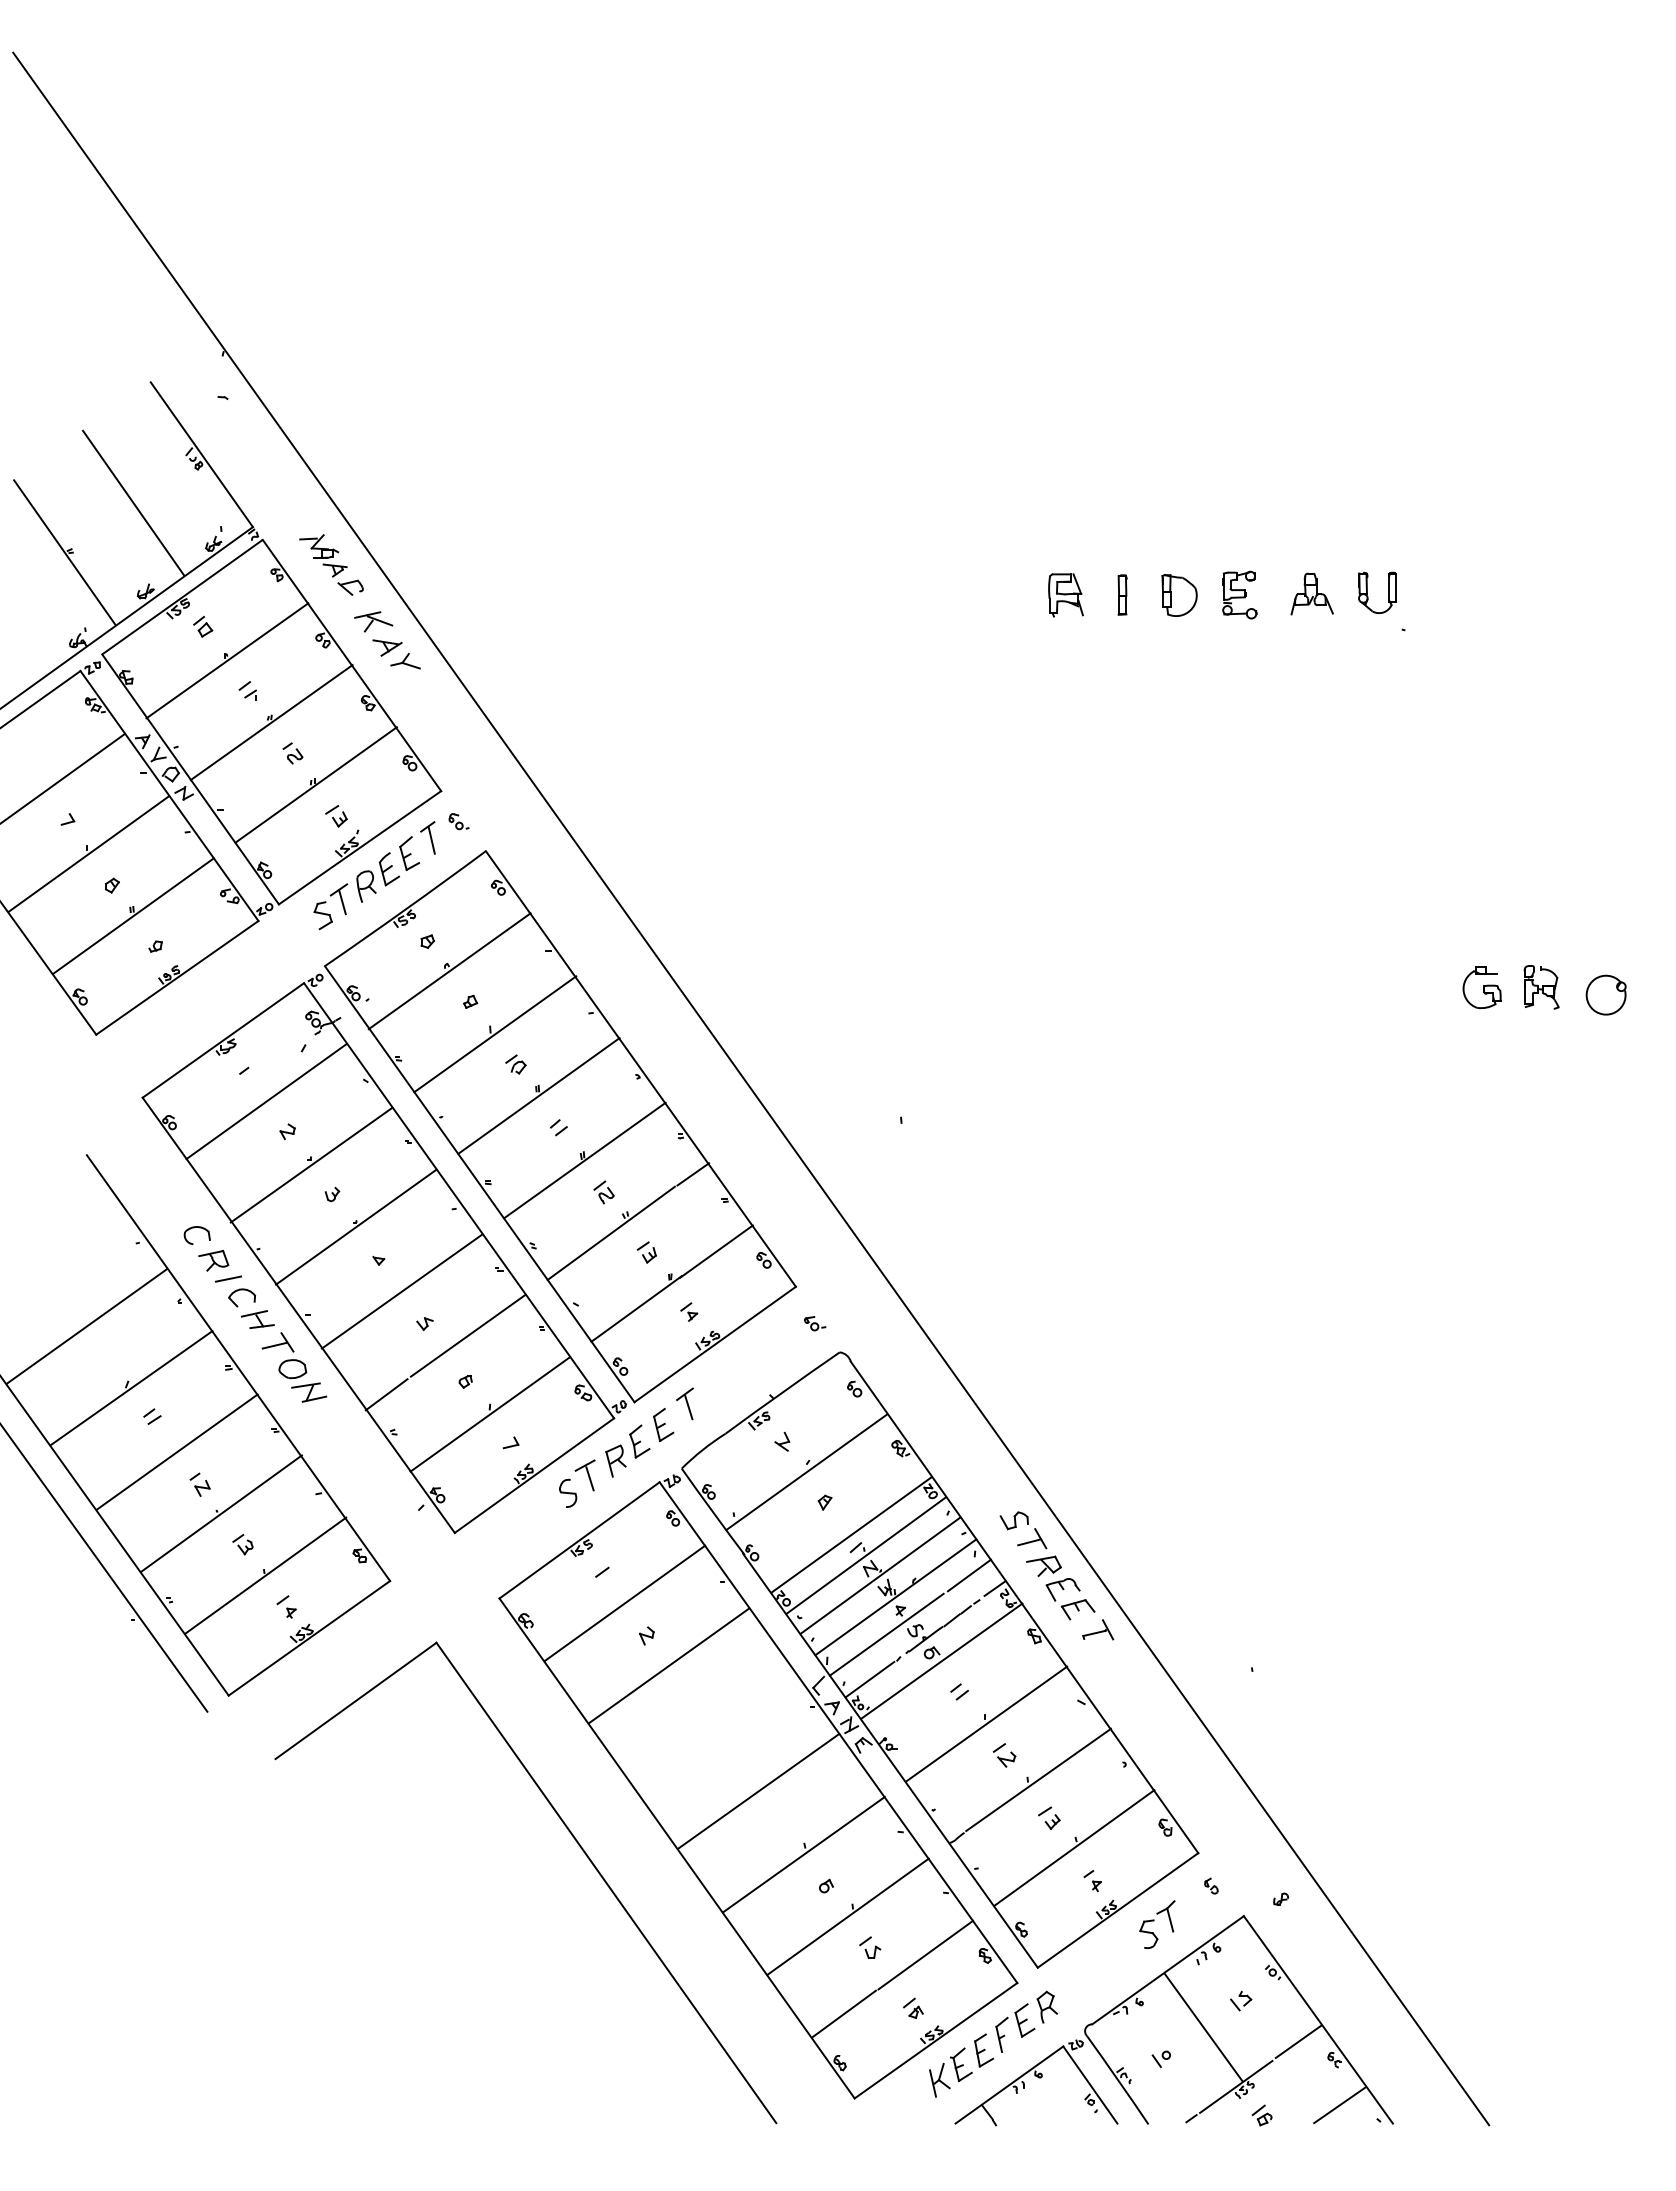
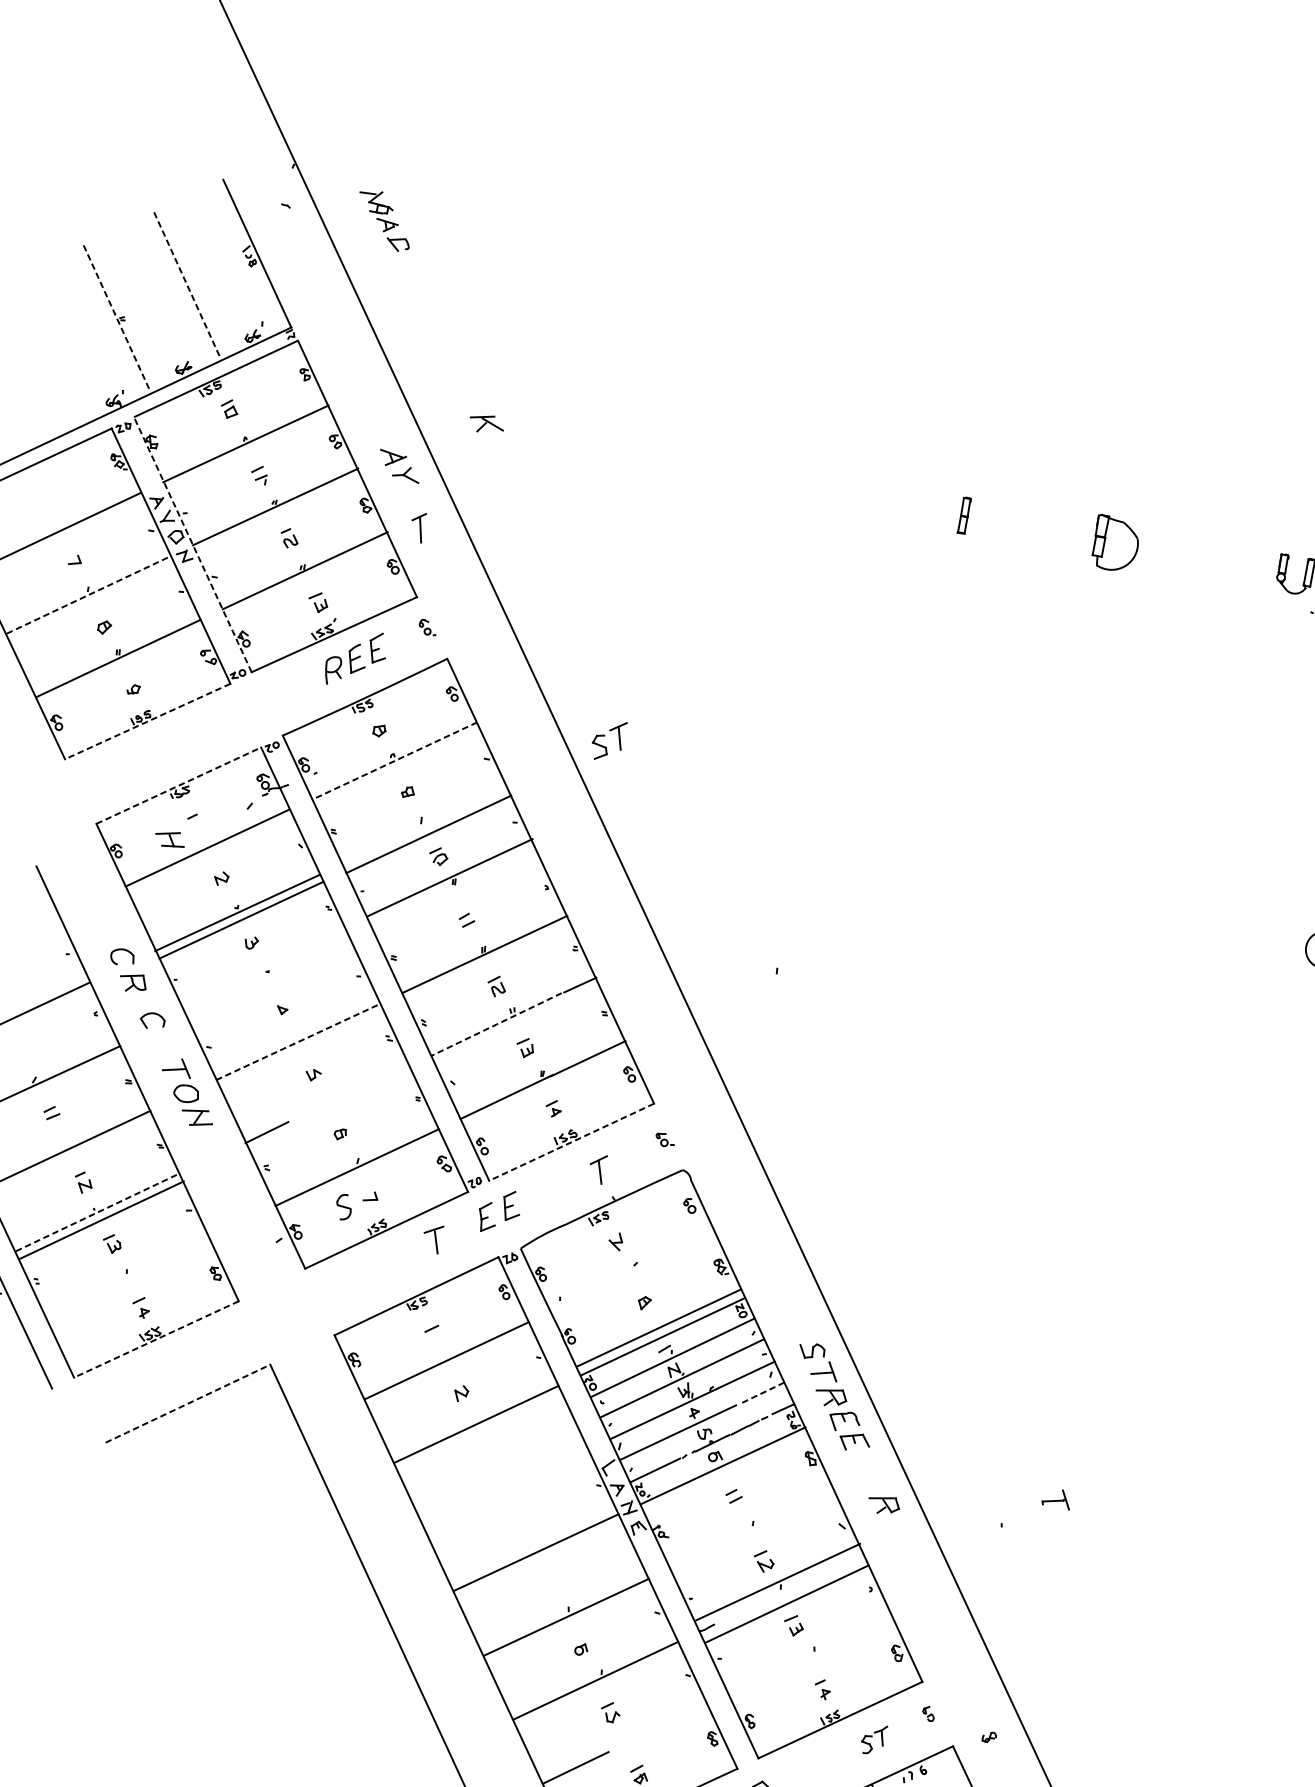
line: (133, 503) -> (187, 286), solid -> dashed
line: (64, 552) -> (117, 318), solid -> dashed
part: (331, 564) -> (384, 220), moved
part: (1311, 593) -> (1235, 564), removed
part: (1122, 594) -> (964, 515), moved
part: (1239, 594) -> (1170, 553), removed
part: (1065, 595) -> (1012, 525), removed
part: (1179, 595) -> (1115, 544), size x1.4
part: (373, 621) -> (486, 423), moved
line: (190, 779) -> (192, 544), solid -> dashed
part: (427, 837) -> (417, 526), moved
line: (89, 853) -> (89, 594), solid -> dashed
part: (330, 906) -> (608, 740), moved
line: (449, 971) -> (394, 761), solid -> dashed
line: (176, 978) -> (146, 721), solid -> dashed
line: (495, 1034) -> (450, 878), moved
line: (223, 1040) -> (178, 785), solid -> dashed
line: (538, 1095) -> (428, 833), moved
line: (355, 1226) -> (240, 919), moved
line: (611, 1233) -> (496, 1024), solid -> dashed
line: (228, 1278) -> (143, 1001), removed
line: (402, 1291) -> (298, 1042), solid -> dashed
part: (257, 1319) -> (169, 839), moved
line: (467, 1335) -> (349, 1092), removed
line: (714, 1344) -> (571, 1142), solid -> dashed
part: (684, 1403) -> (596, 1168), moved
part: (615, 1460) -> (462, 1230), removed
line: (806, 1471) -> (658, 1327), moved
part: (568, 1492) -> (344, 1206), moved
line: (222, 1513) -> (98, 1212), solid -> dashed
line: (265, 1575) -> (101, 1220), moved
line: (969, 1575) -> (762, 1393), solid -> dashed
part: (1098, 1629) -> (1057, 1498), moved
line: (309, 1638) -> (156, 1339), solid -> dashed
part: (1121, 1670) -> (883, 1504), added
line: (356, 1700) -> (188, 1403), solid -> dashed
line: (986, 1723) -> (777, 1581), moved
line: (1038, 1779) -> (790, 1588), removed
line: (1074, 1847) -> (786, 1603), moved
part: (1157, 1924) -> (873, 1739), size x0.7
line: (925, 1954) -> (659, 1727), removed

